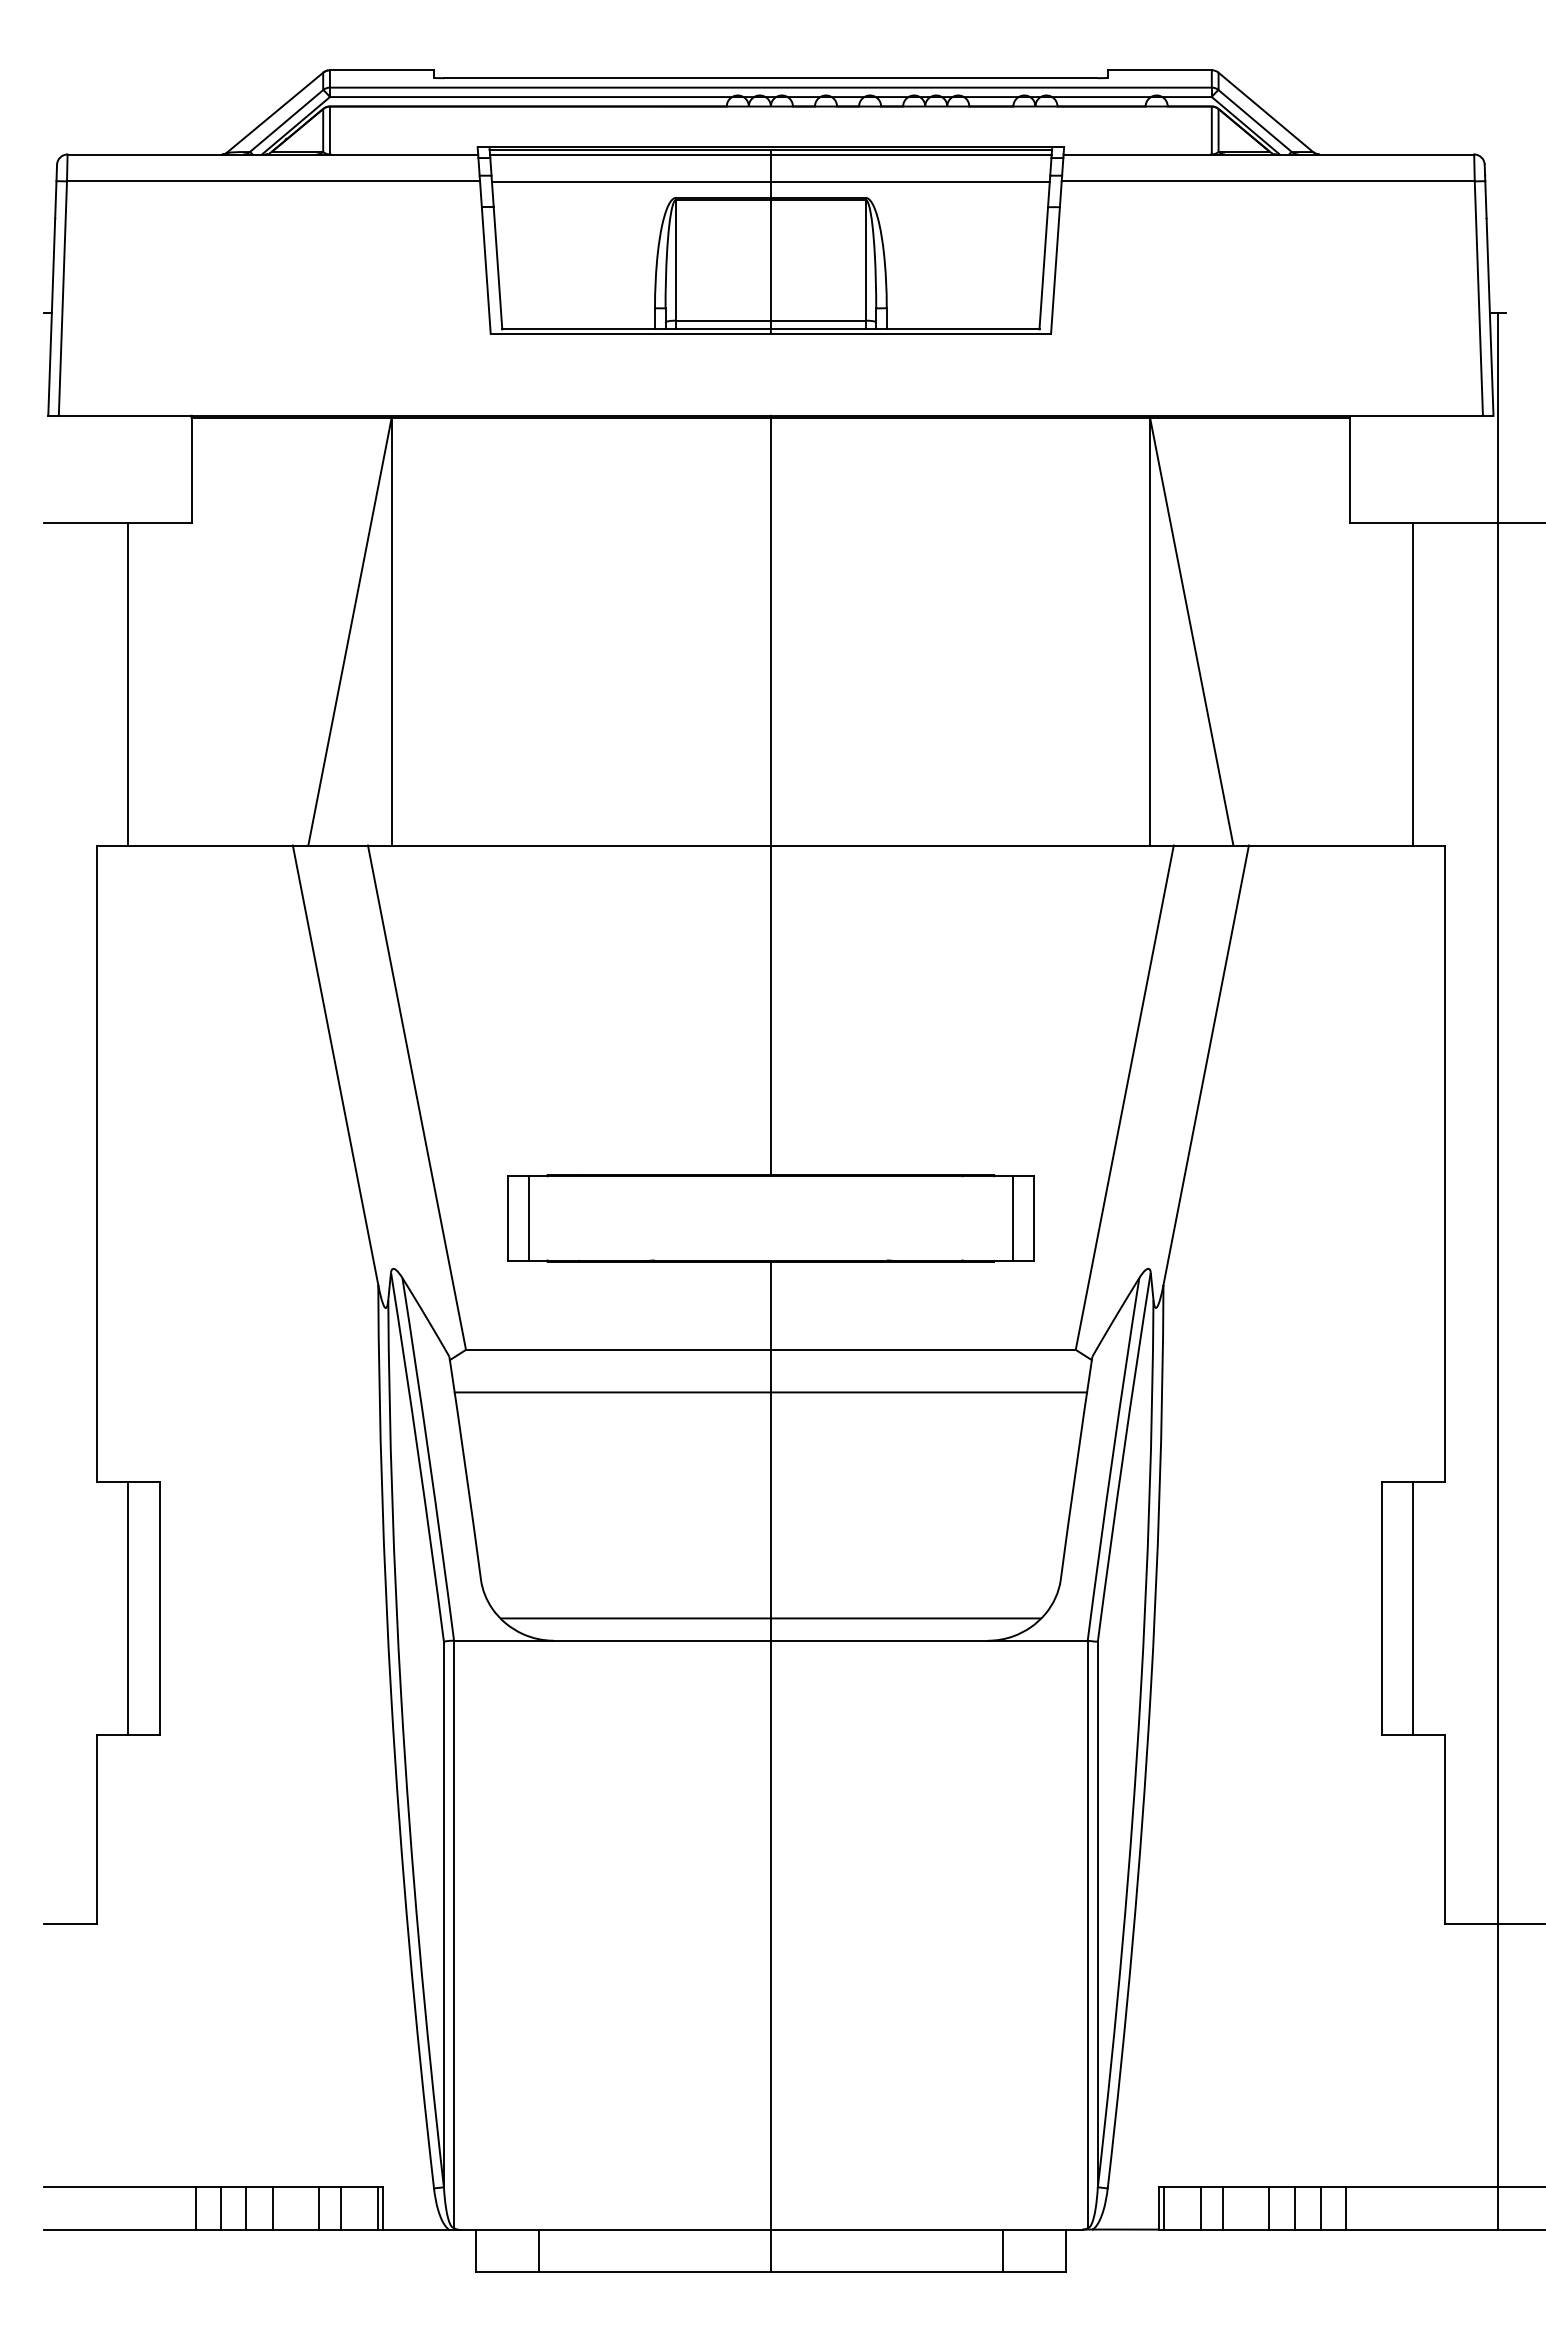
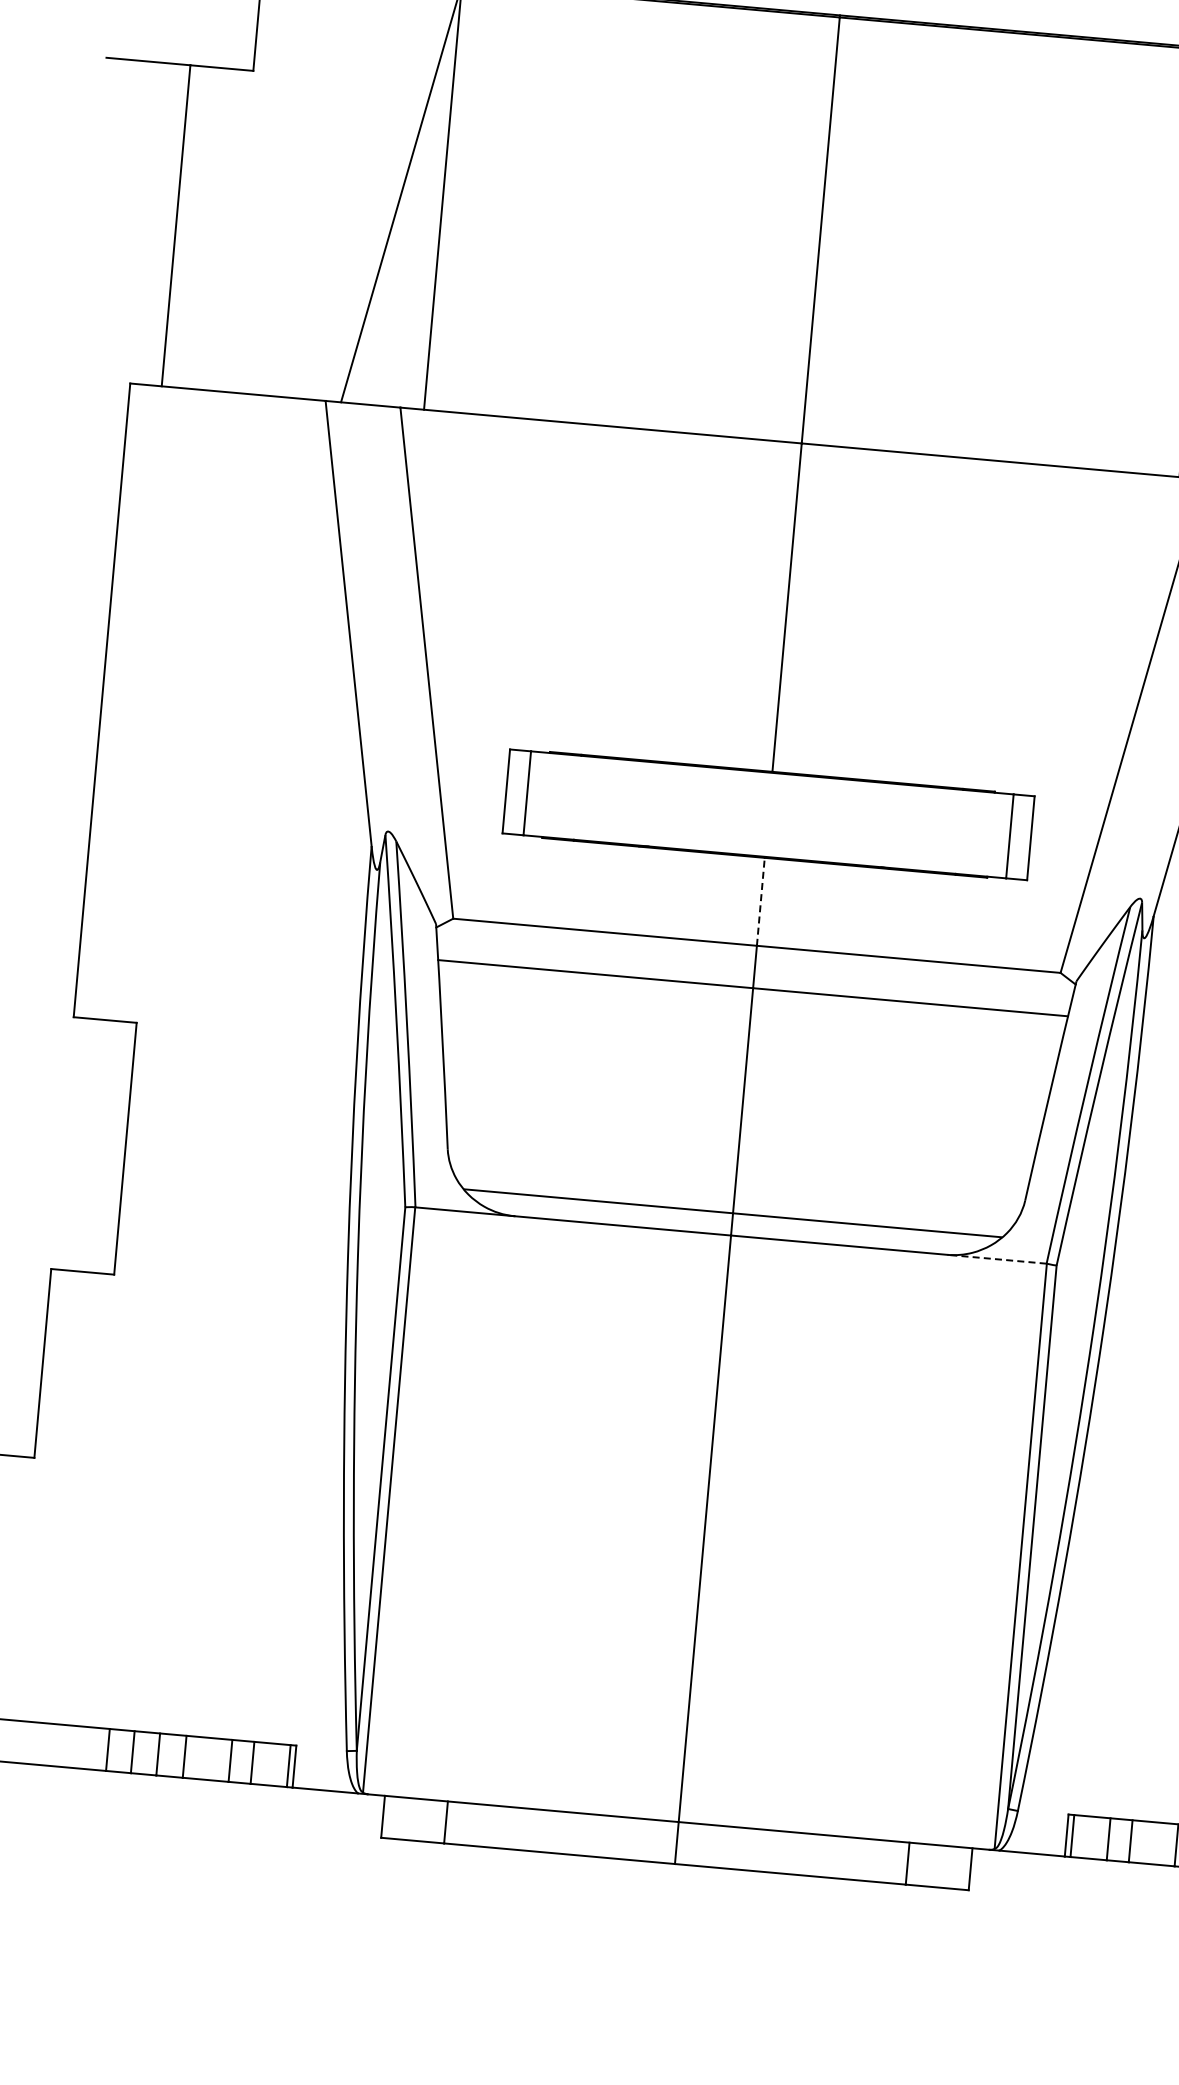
line: (770, 1305) -> (760, 901), solid -> dashed
line: (128, 1607) -> (94, 1145), removed
line: (1038, 1640) -> (997, 1259), solid -> dashed

